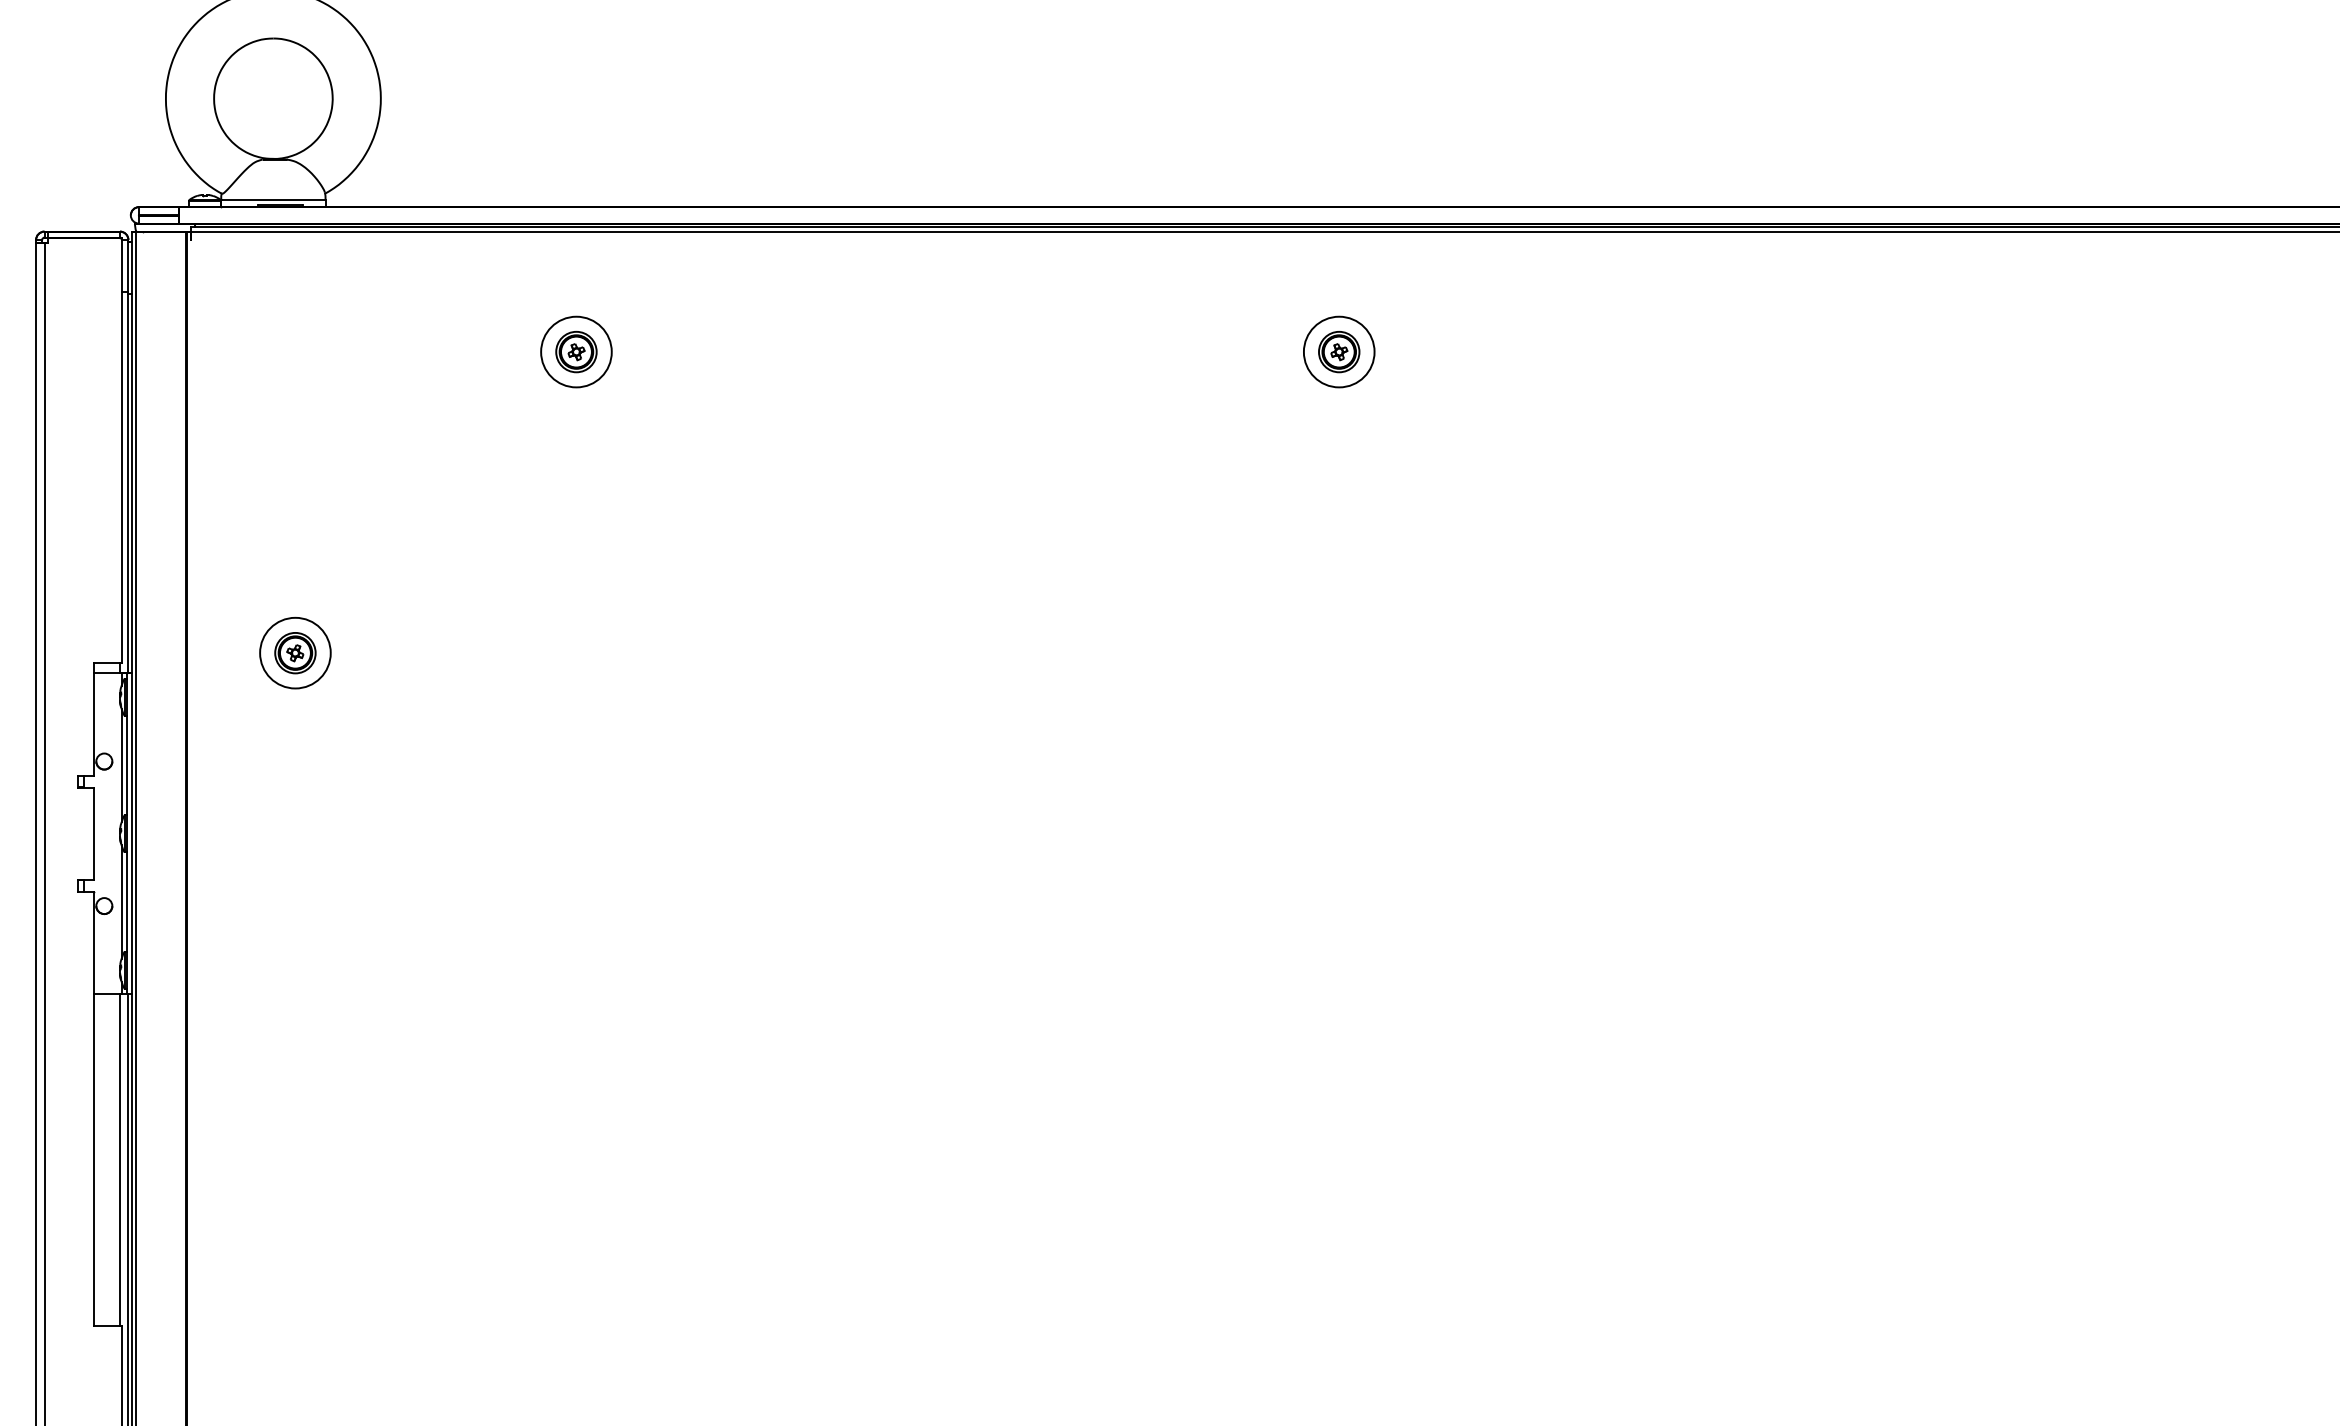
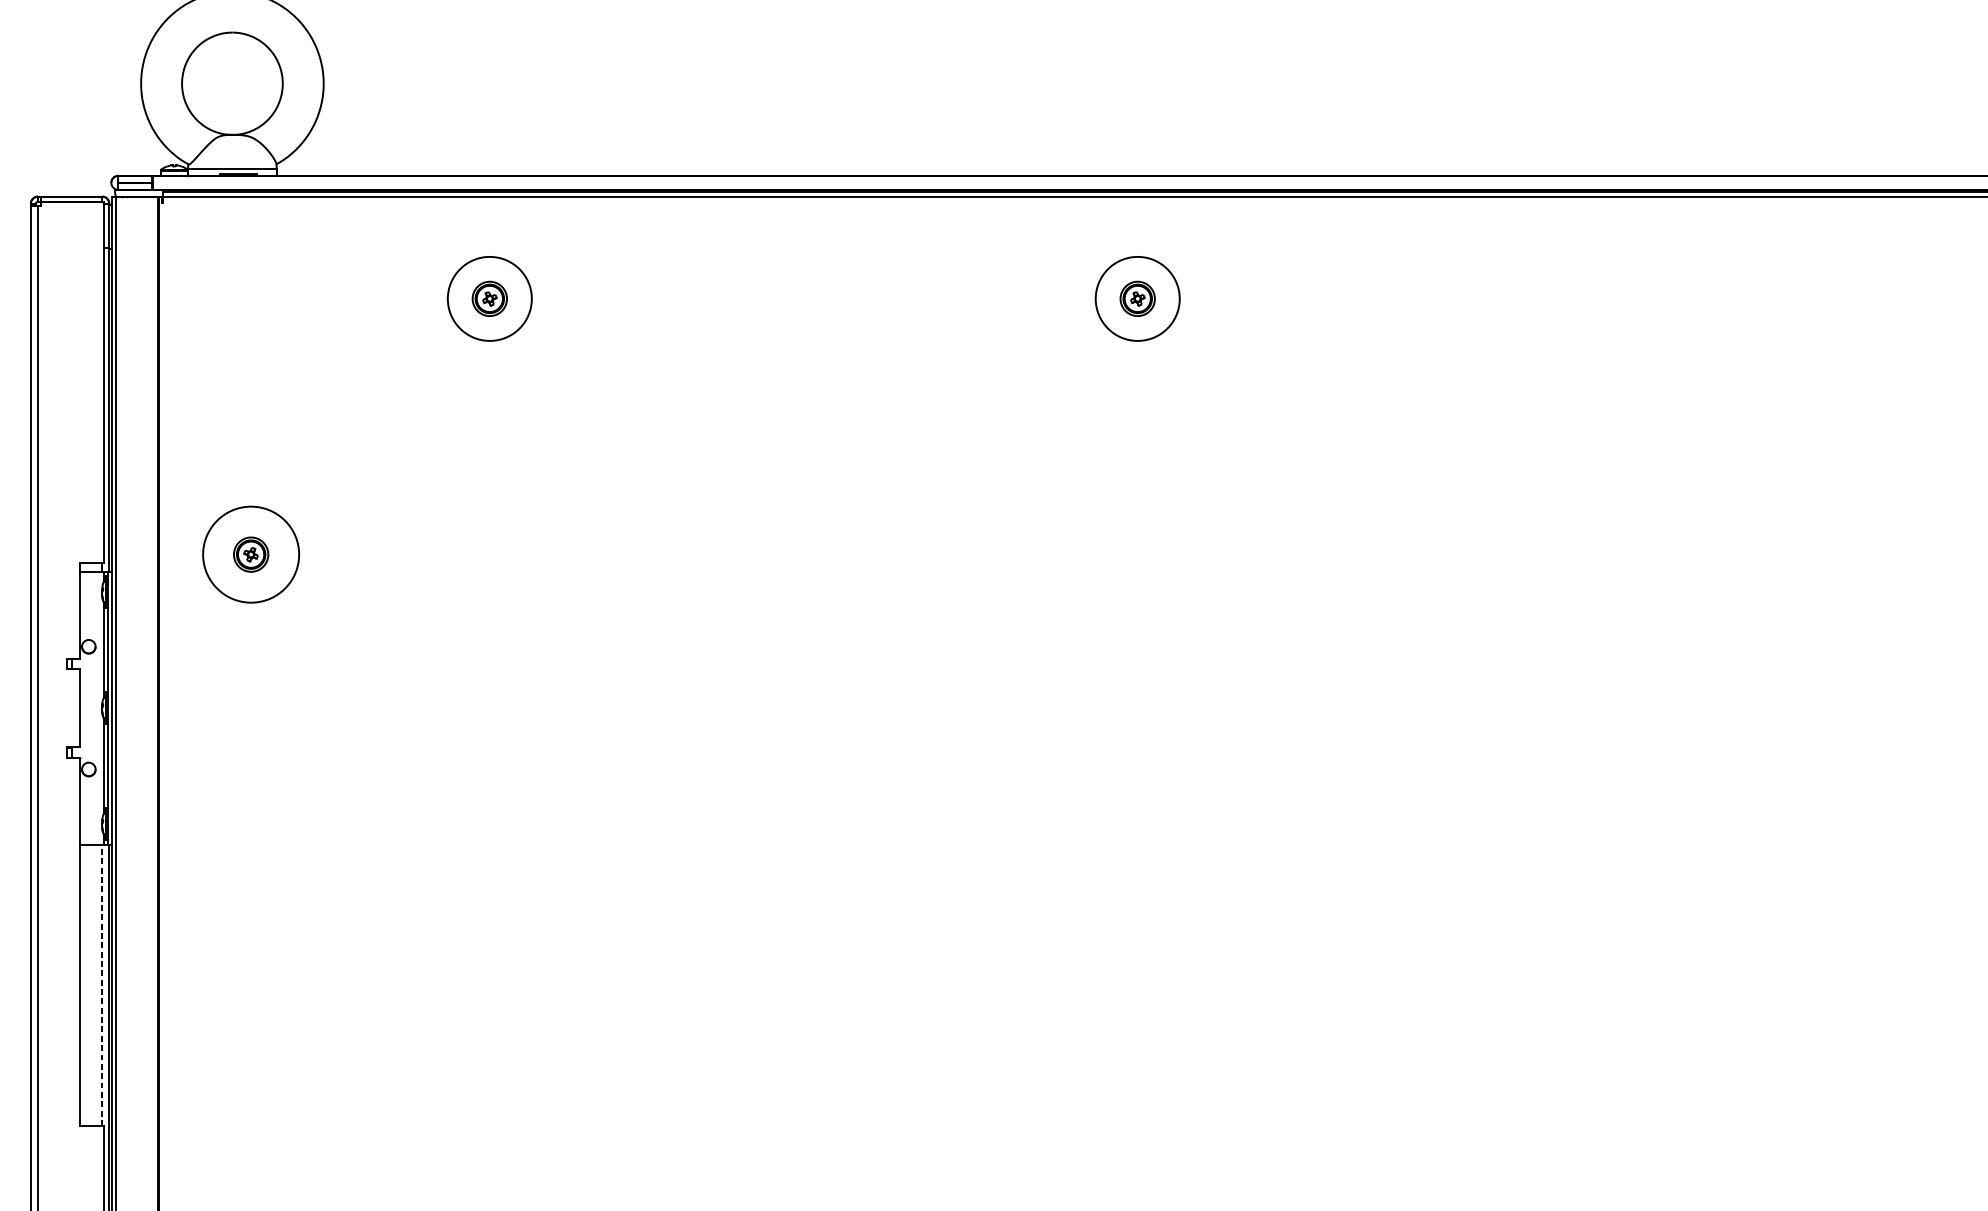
circle: (576, 351) -> (489, 298), size x1.4
circle: (1338, 351) -> (1137, 298), size x1.4
circle: (295, 652) -> (251, 554), size x1.6
line: (120, 1160) -> (102, 985), solid -> dashed

